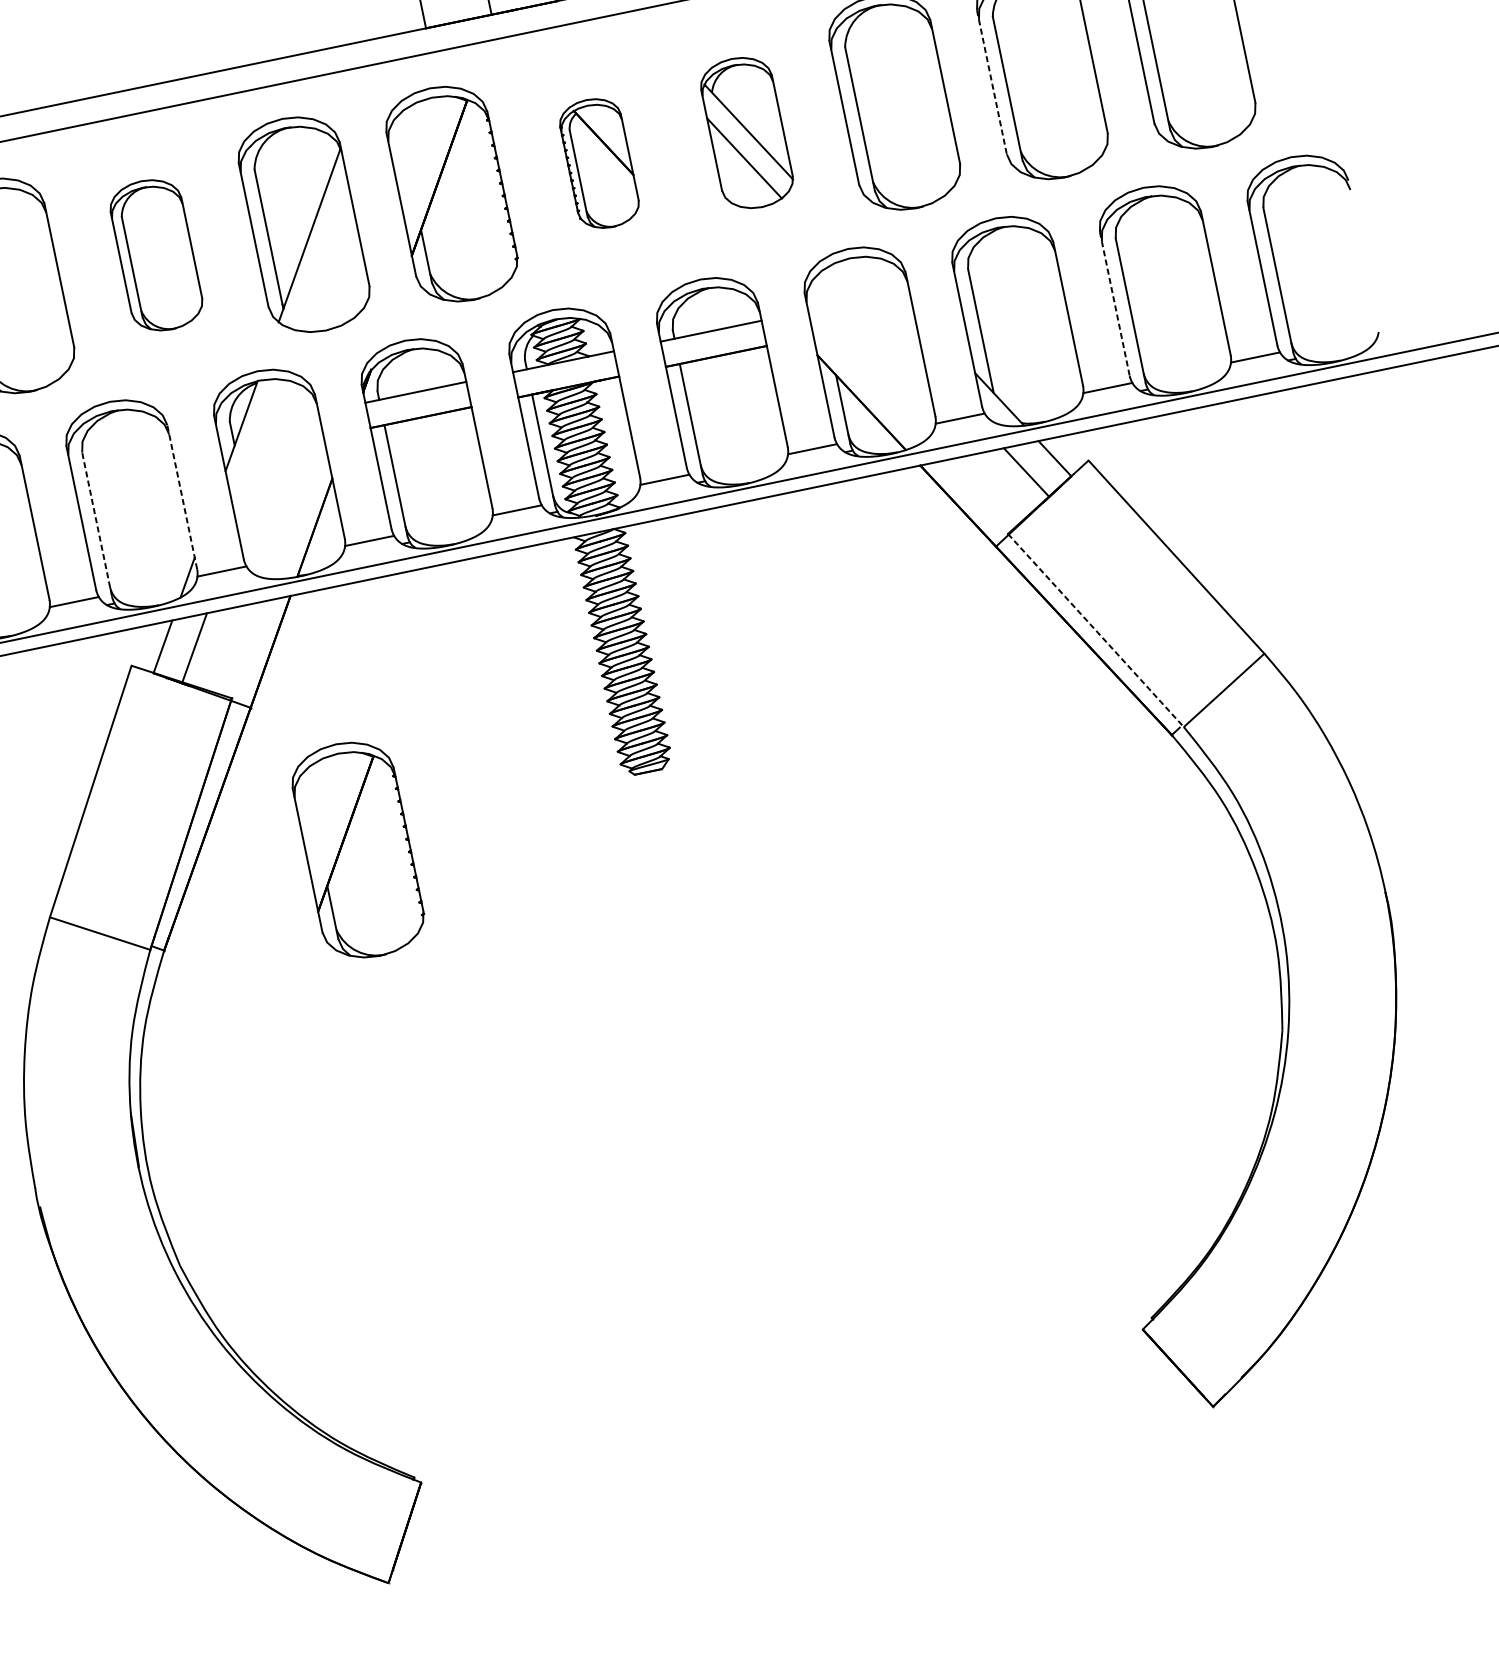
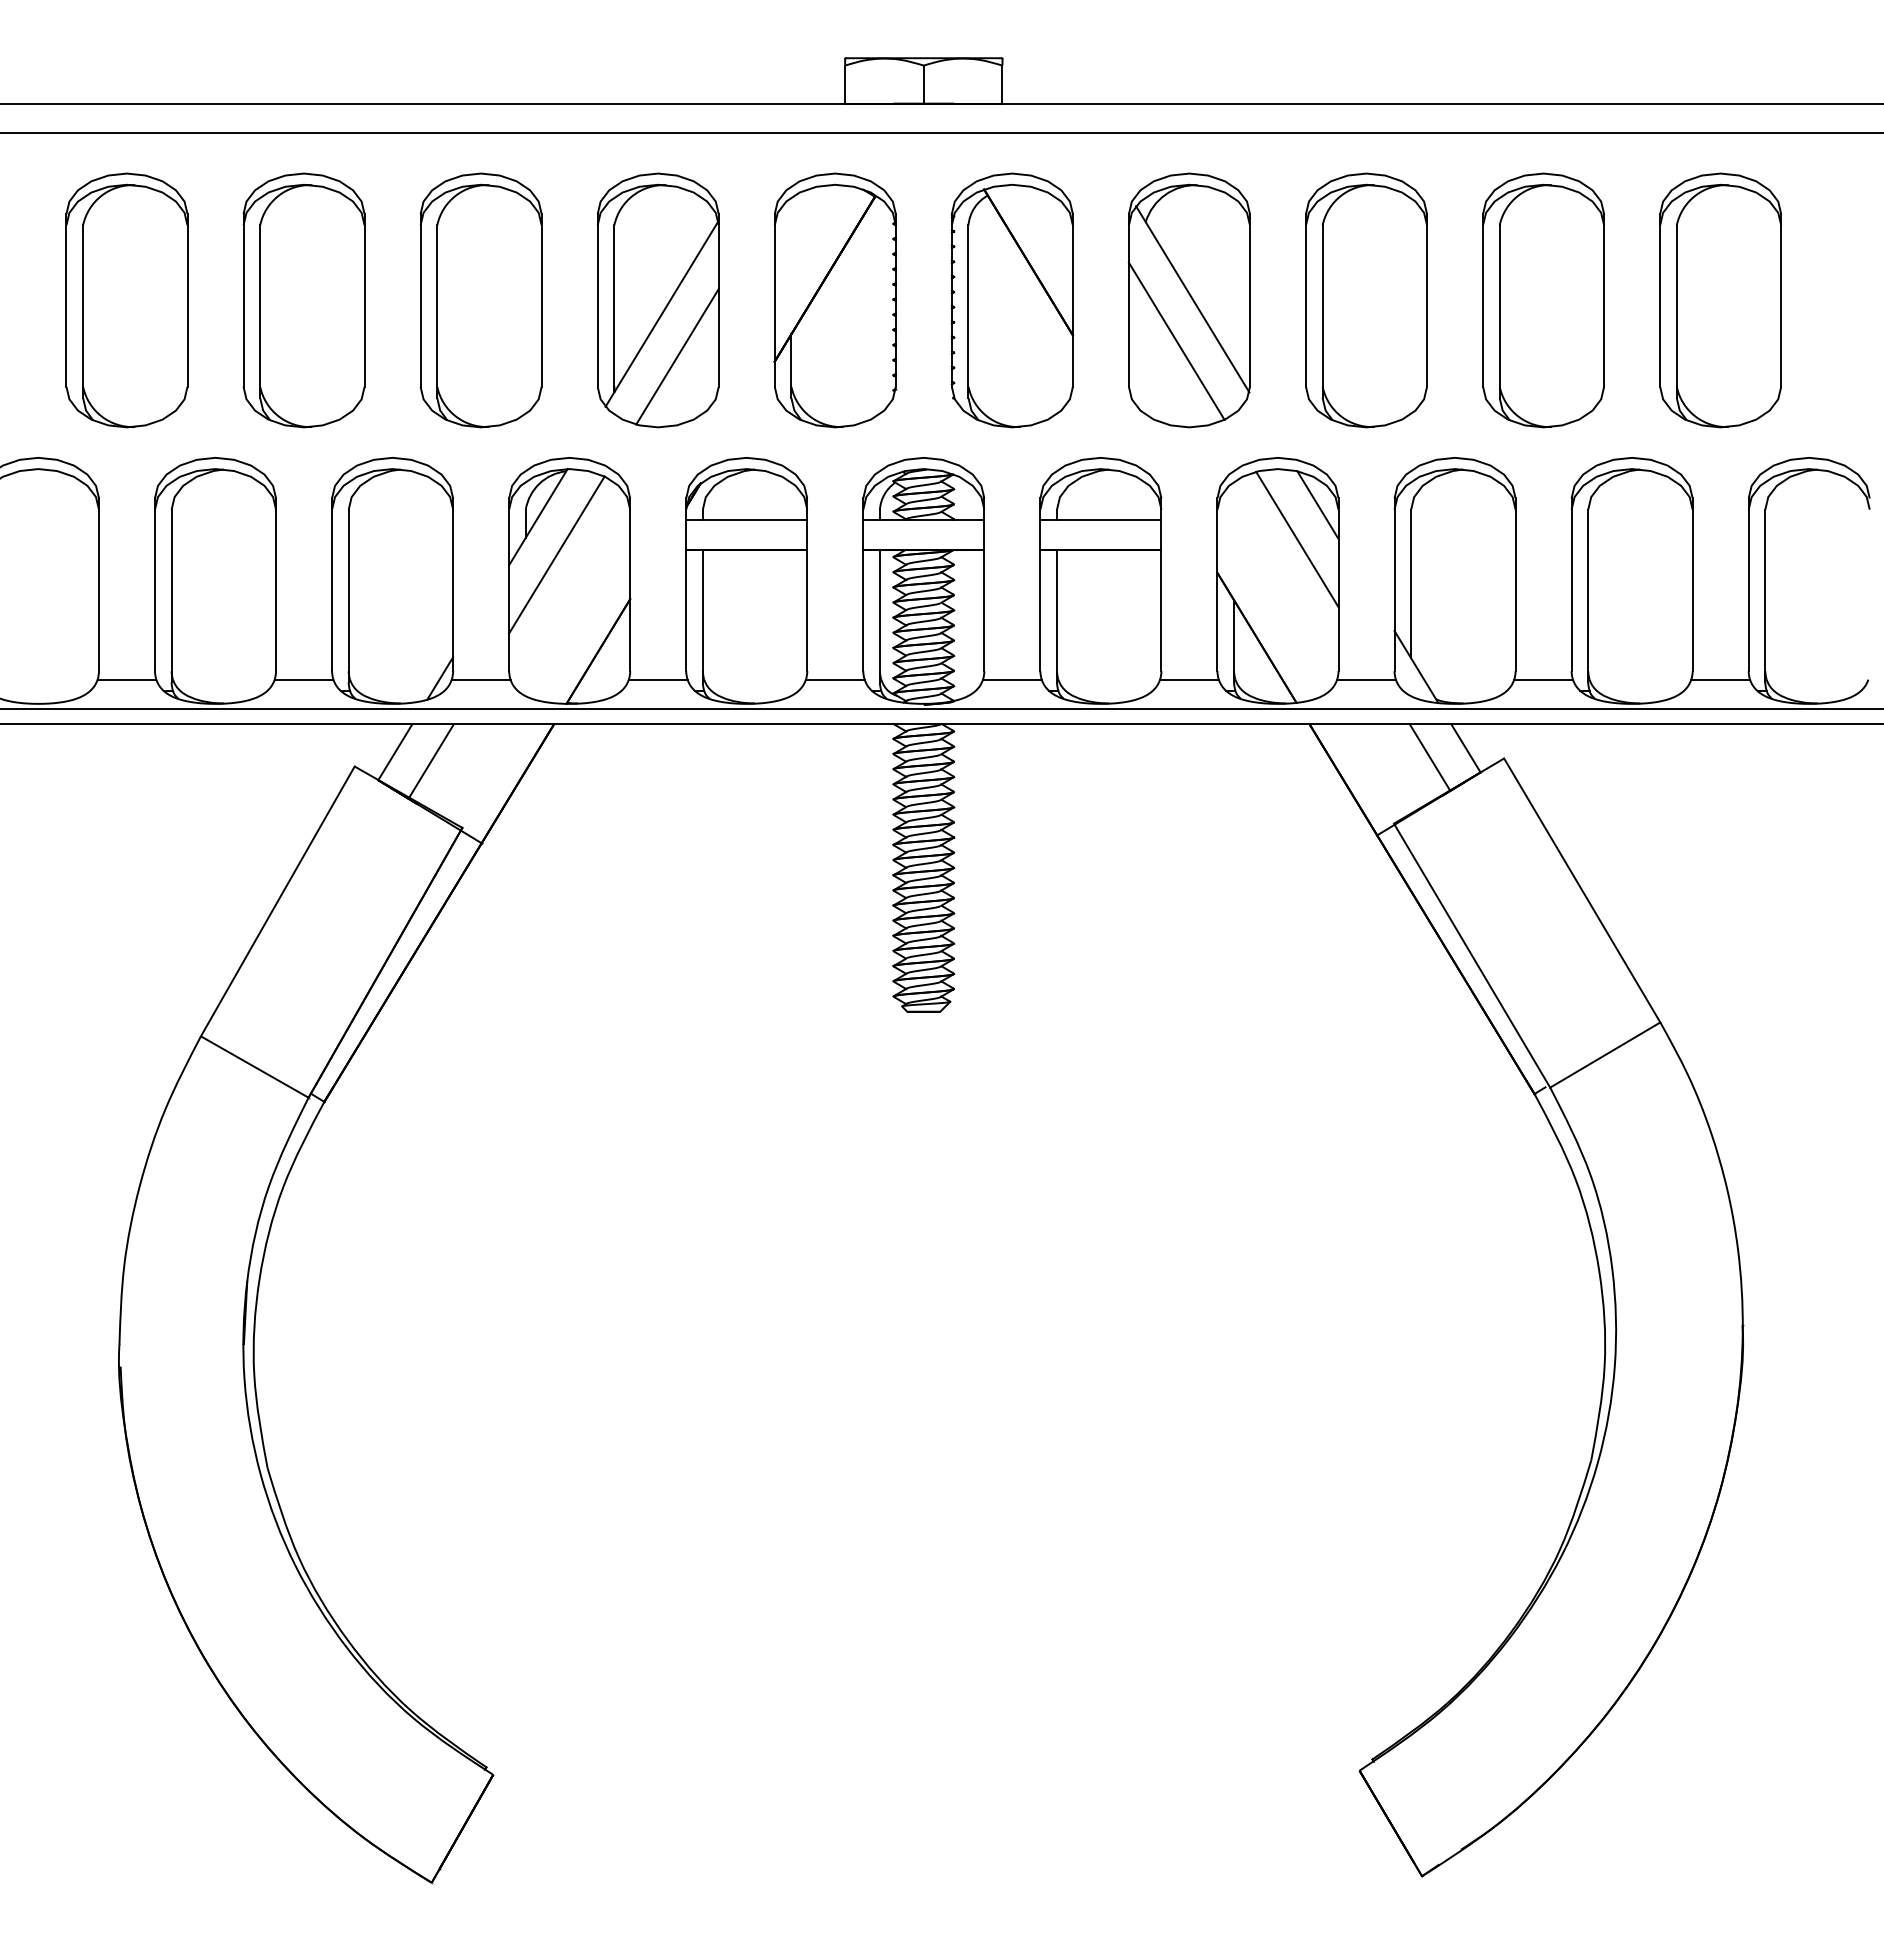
line: (992, 82) -> (1483, 300), dashed -> solid
part: (746, 133) -> (1188, 300), size x1.43
part: (599, 163) -> (1012, 300), size x1.67
part: (155, 255) -> (480, 300), size x1.43
line: (329, 268) -> (677, 356), added
line: (889, 281) -> (1317, 504), added
line: (1114, 304) -> (1571, 585), dashed -> solid
line: (878, 313) -> (1297, 539), added
line: (263, 454) -> (556, 554), added
line: (182, 496) -> (453, 584), dashed -> solid
line: (96, 524) -> (348, 595), dashed -> solid
line: (1096, 631) -> (1472, 956), dashed -> solid
part: (358, 850) -> (571, 1032), removed

